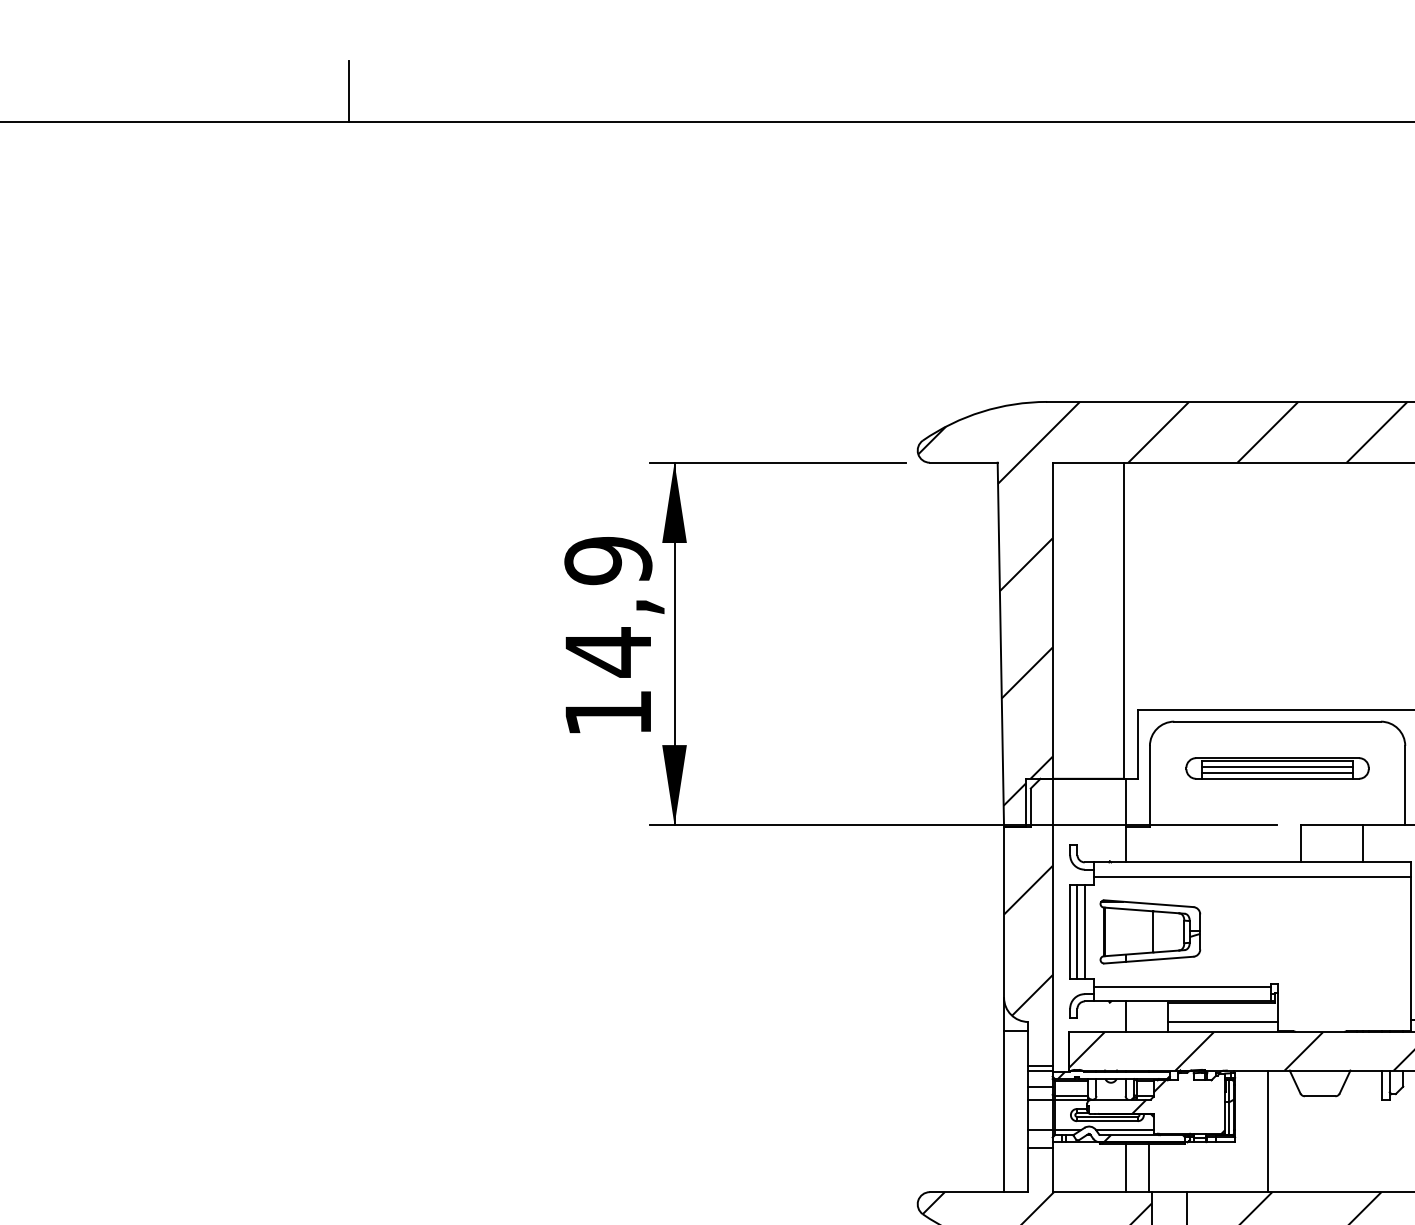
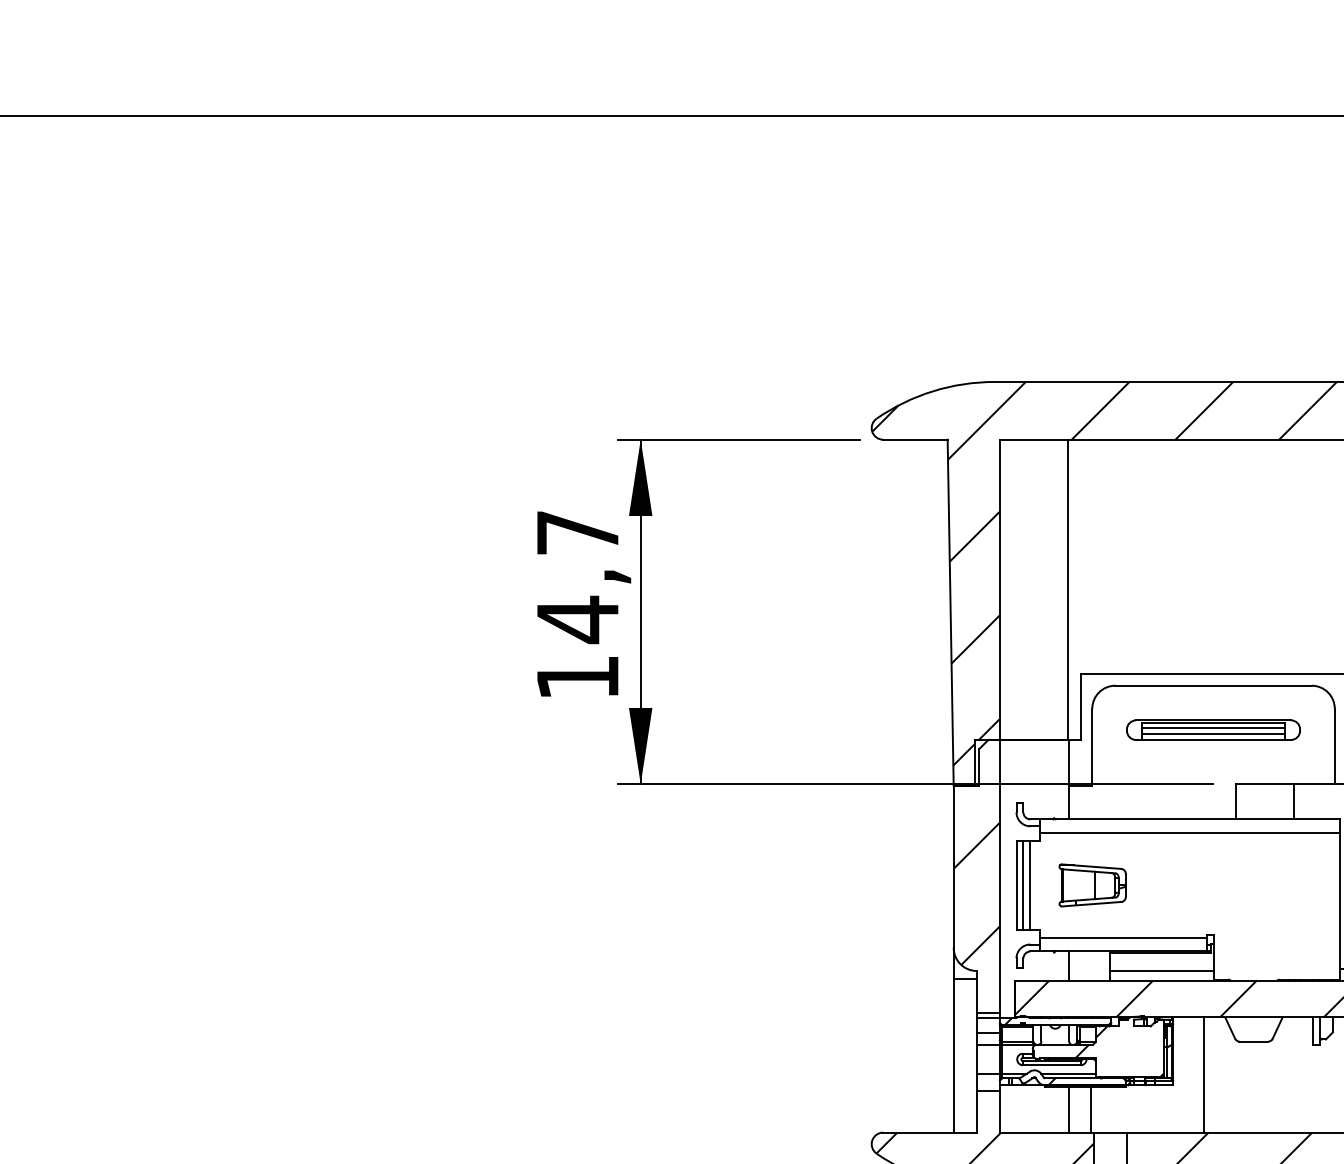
line: (349, 90) -> (331, 86), removed
text: (608, 560) -> (577, 532), 14,9 -> 14,7
part: (1150, 931) -> (1092, 885), size x0.7

